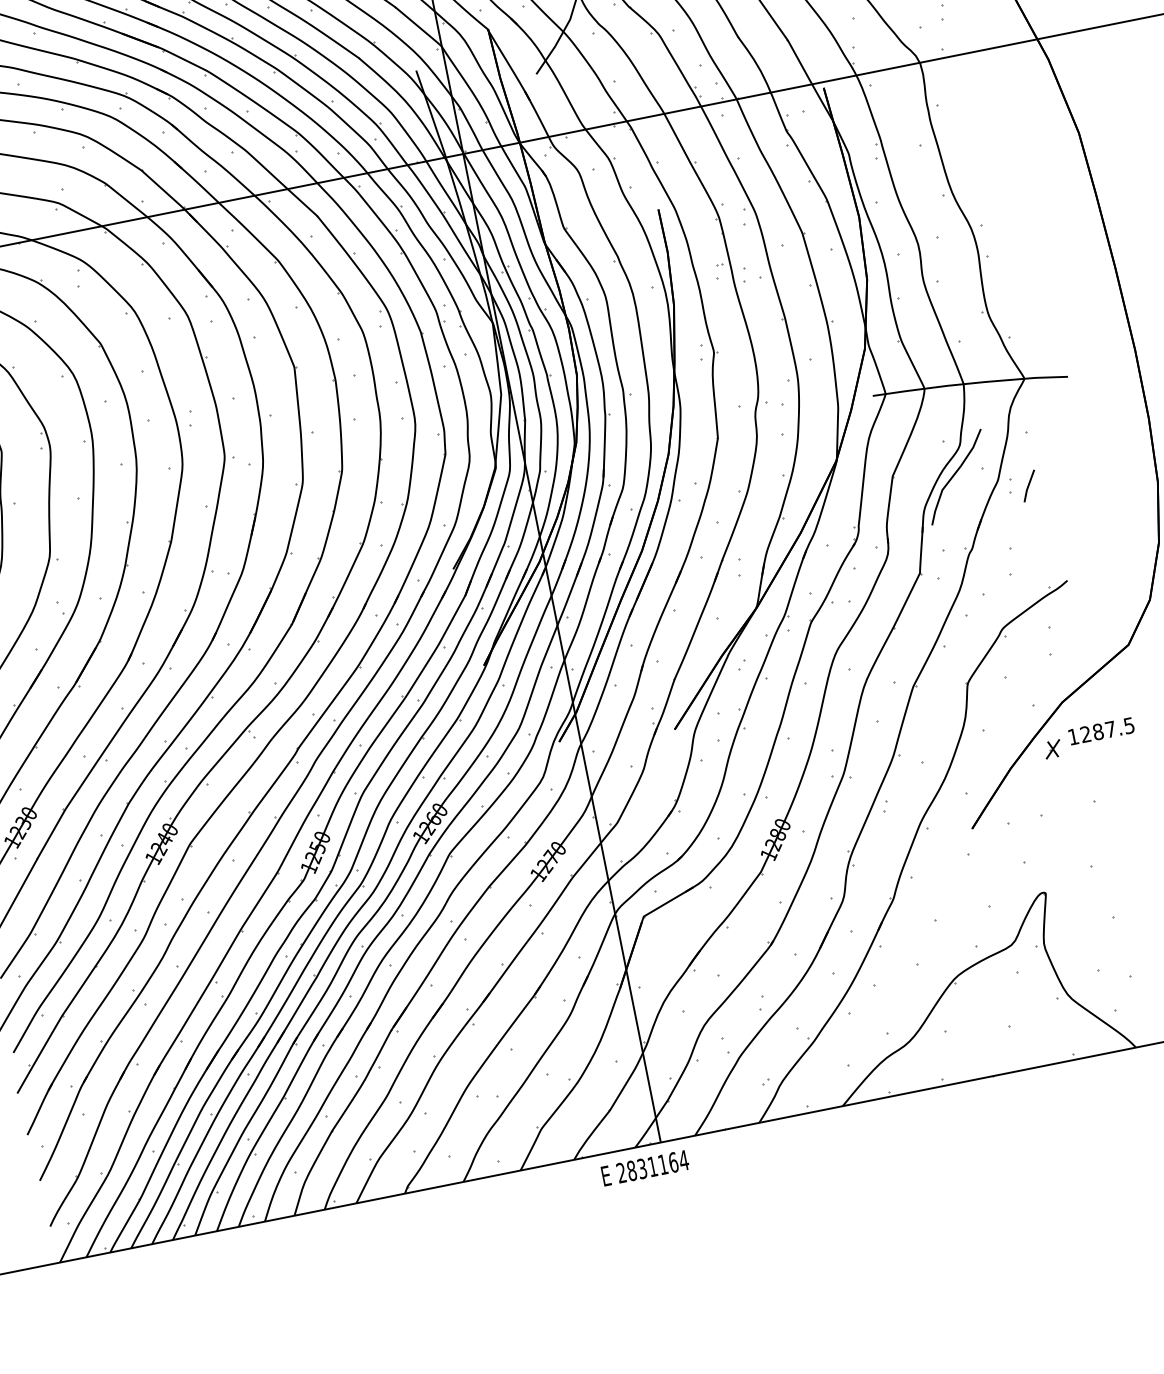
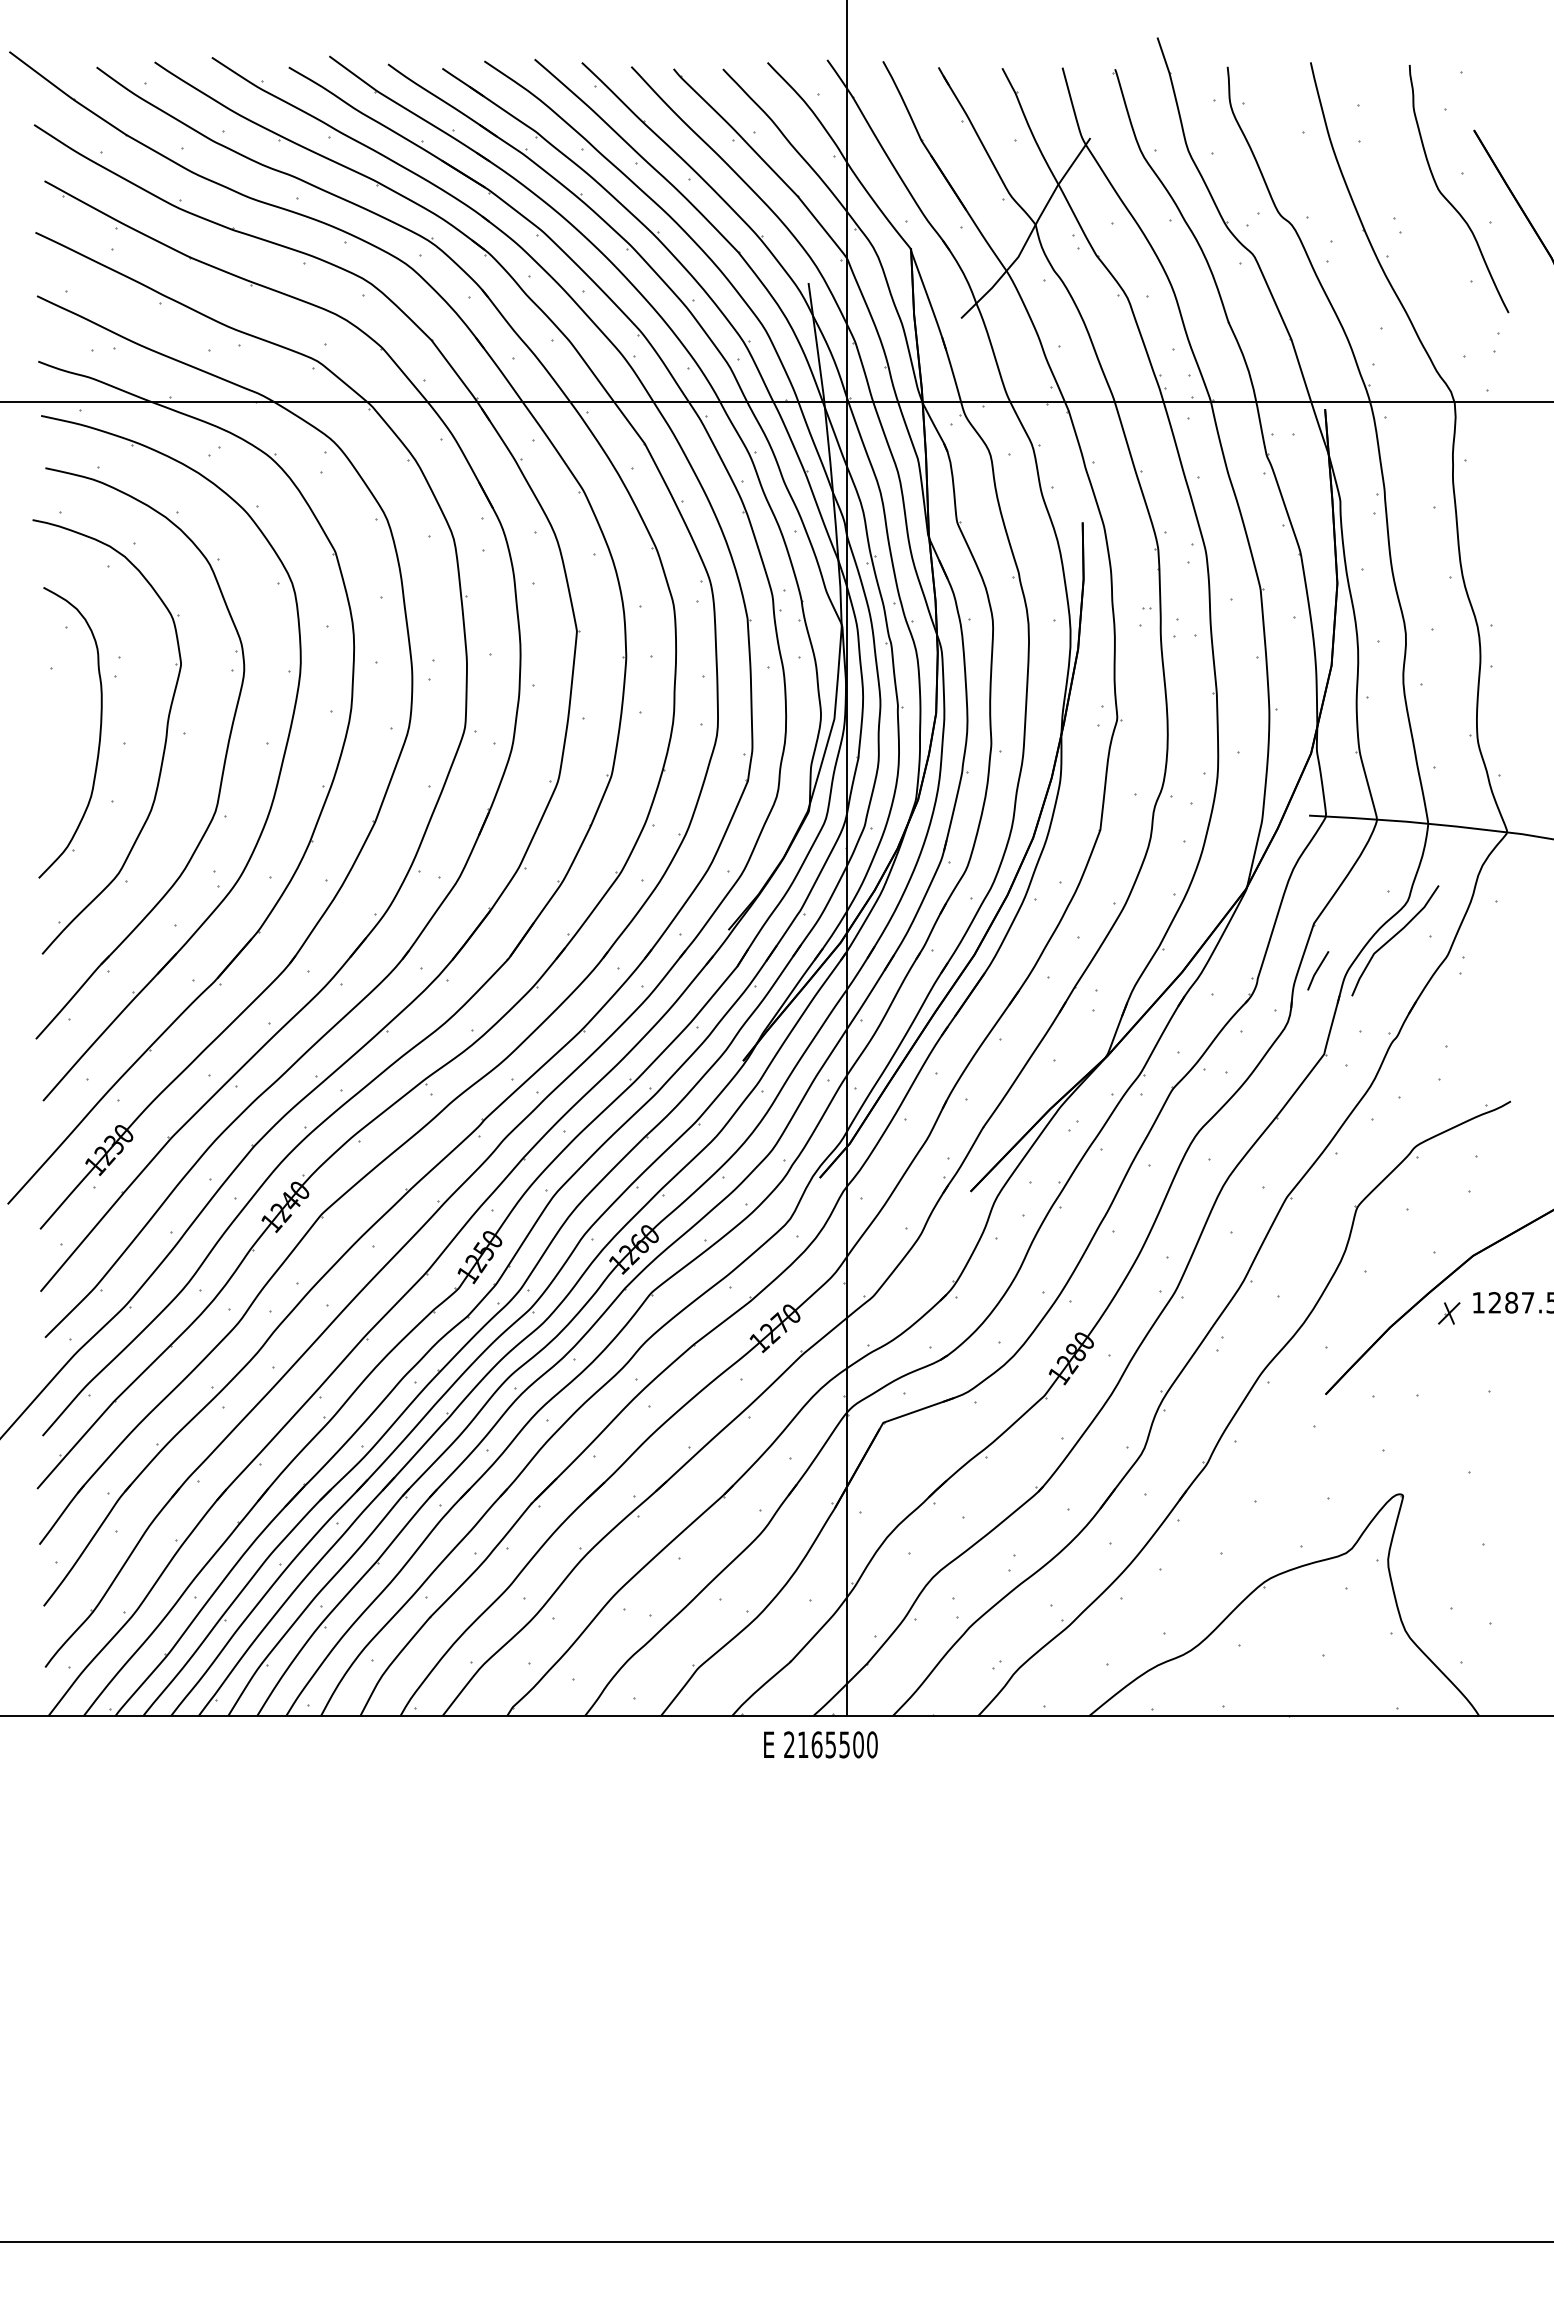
line: (1029, 485) -> (1318, 970), moved
text: (657, 1165) -> (837, 1744), 2831164 -> 2165500

